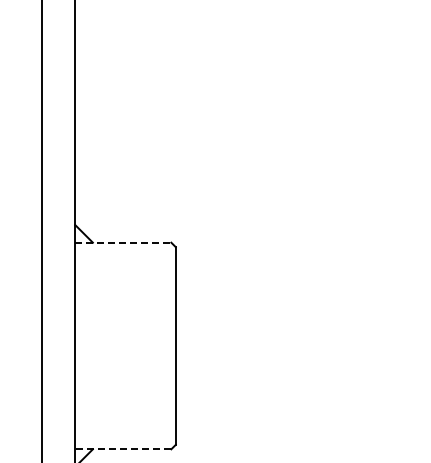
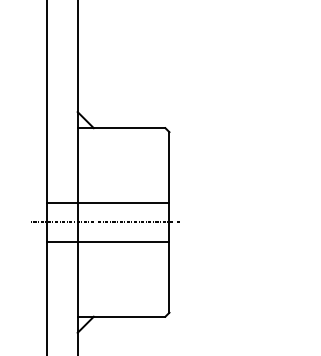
line: (123, 242) -> (121, 127), dashed -> solid
line: (108, 325) -> (108, 203), added
line: (105, 346) -> (105, 222), added
line: (108, 366) -> (108, 241), added
line: (122, 449) -> (120, 316), dashed -> solid

